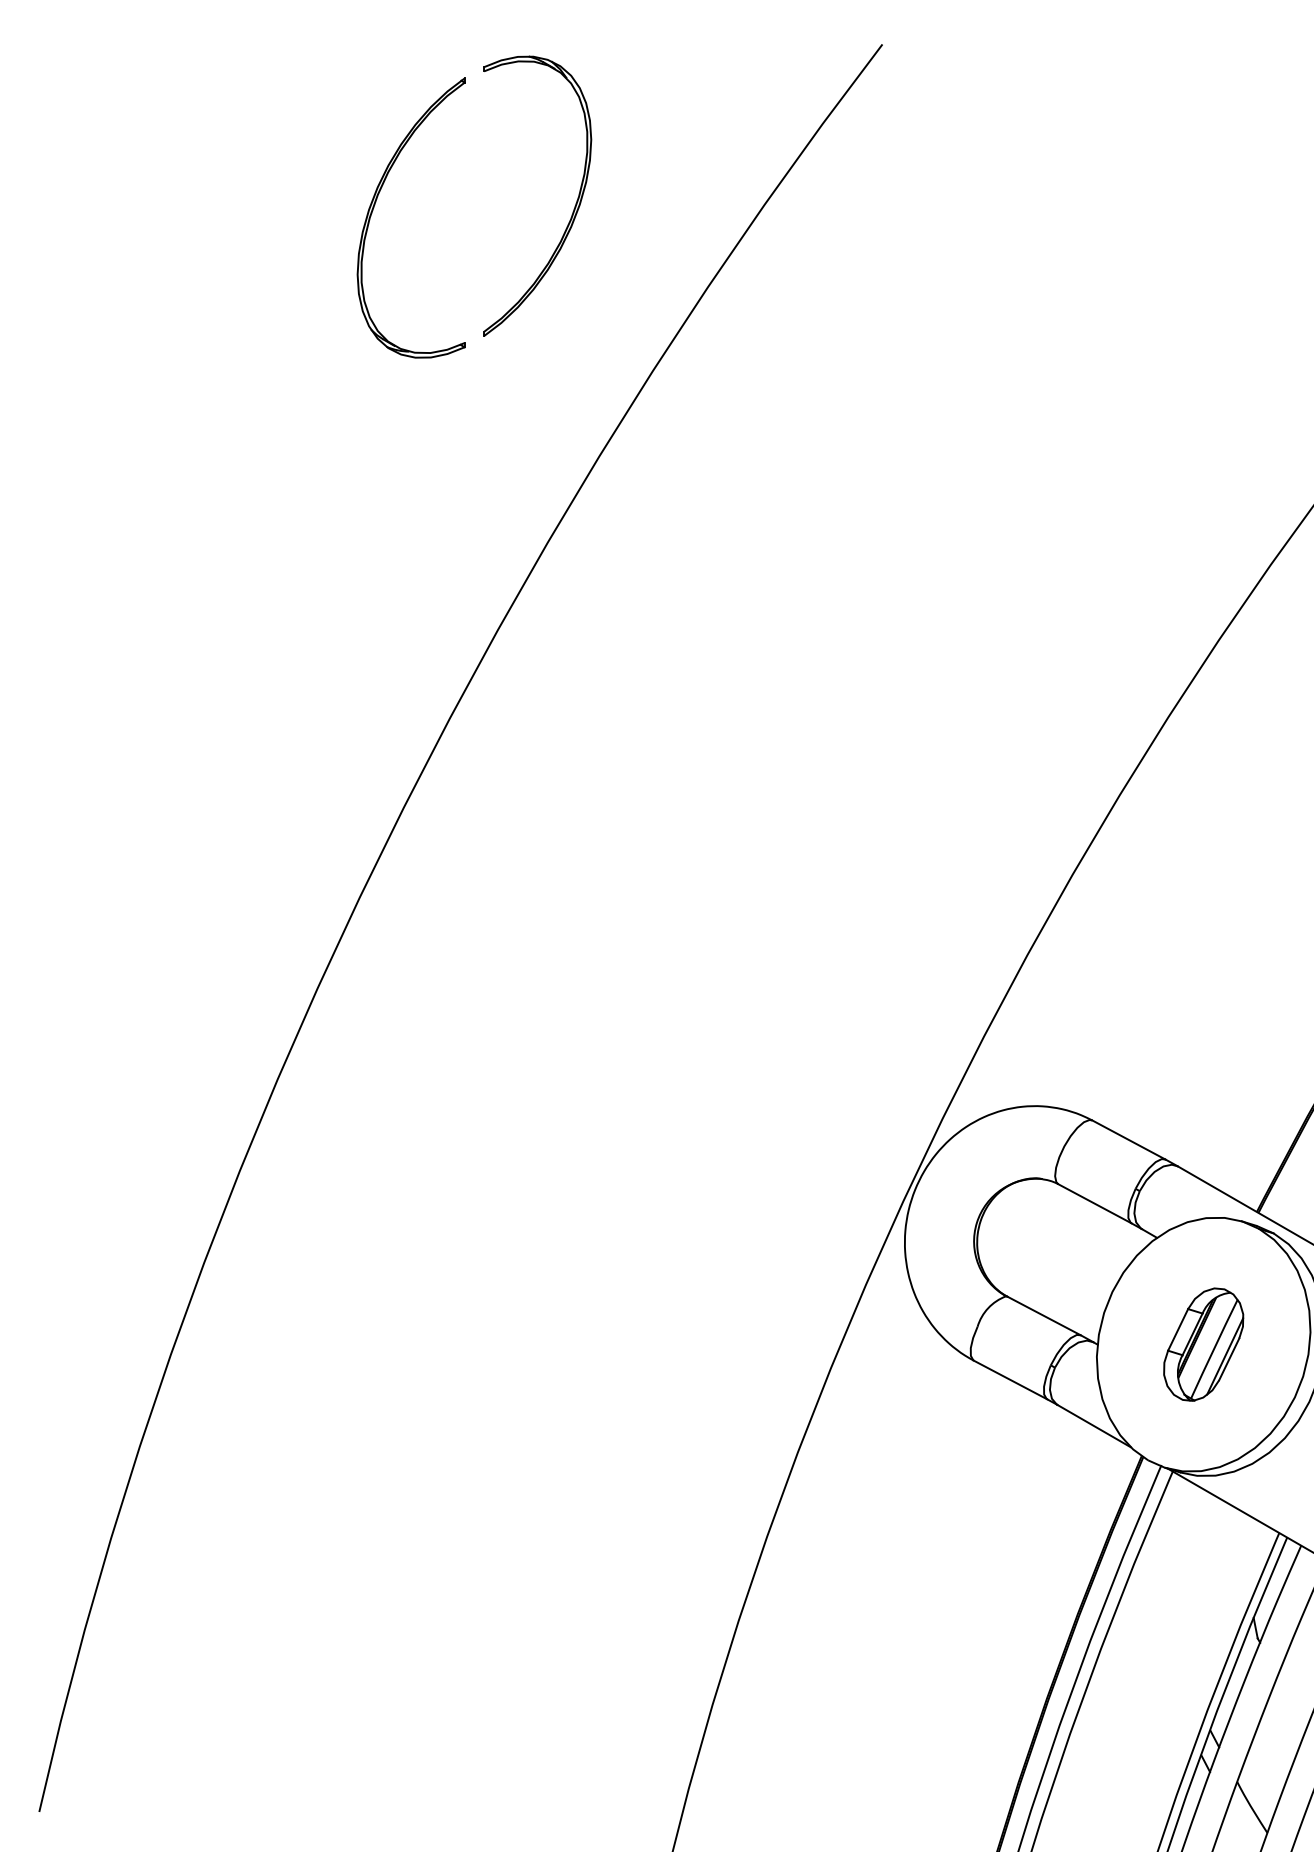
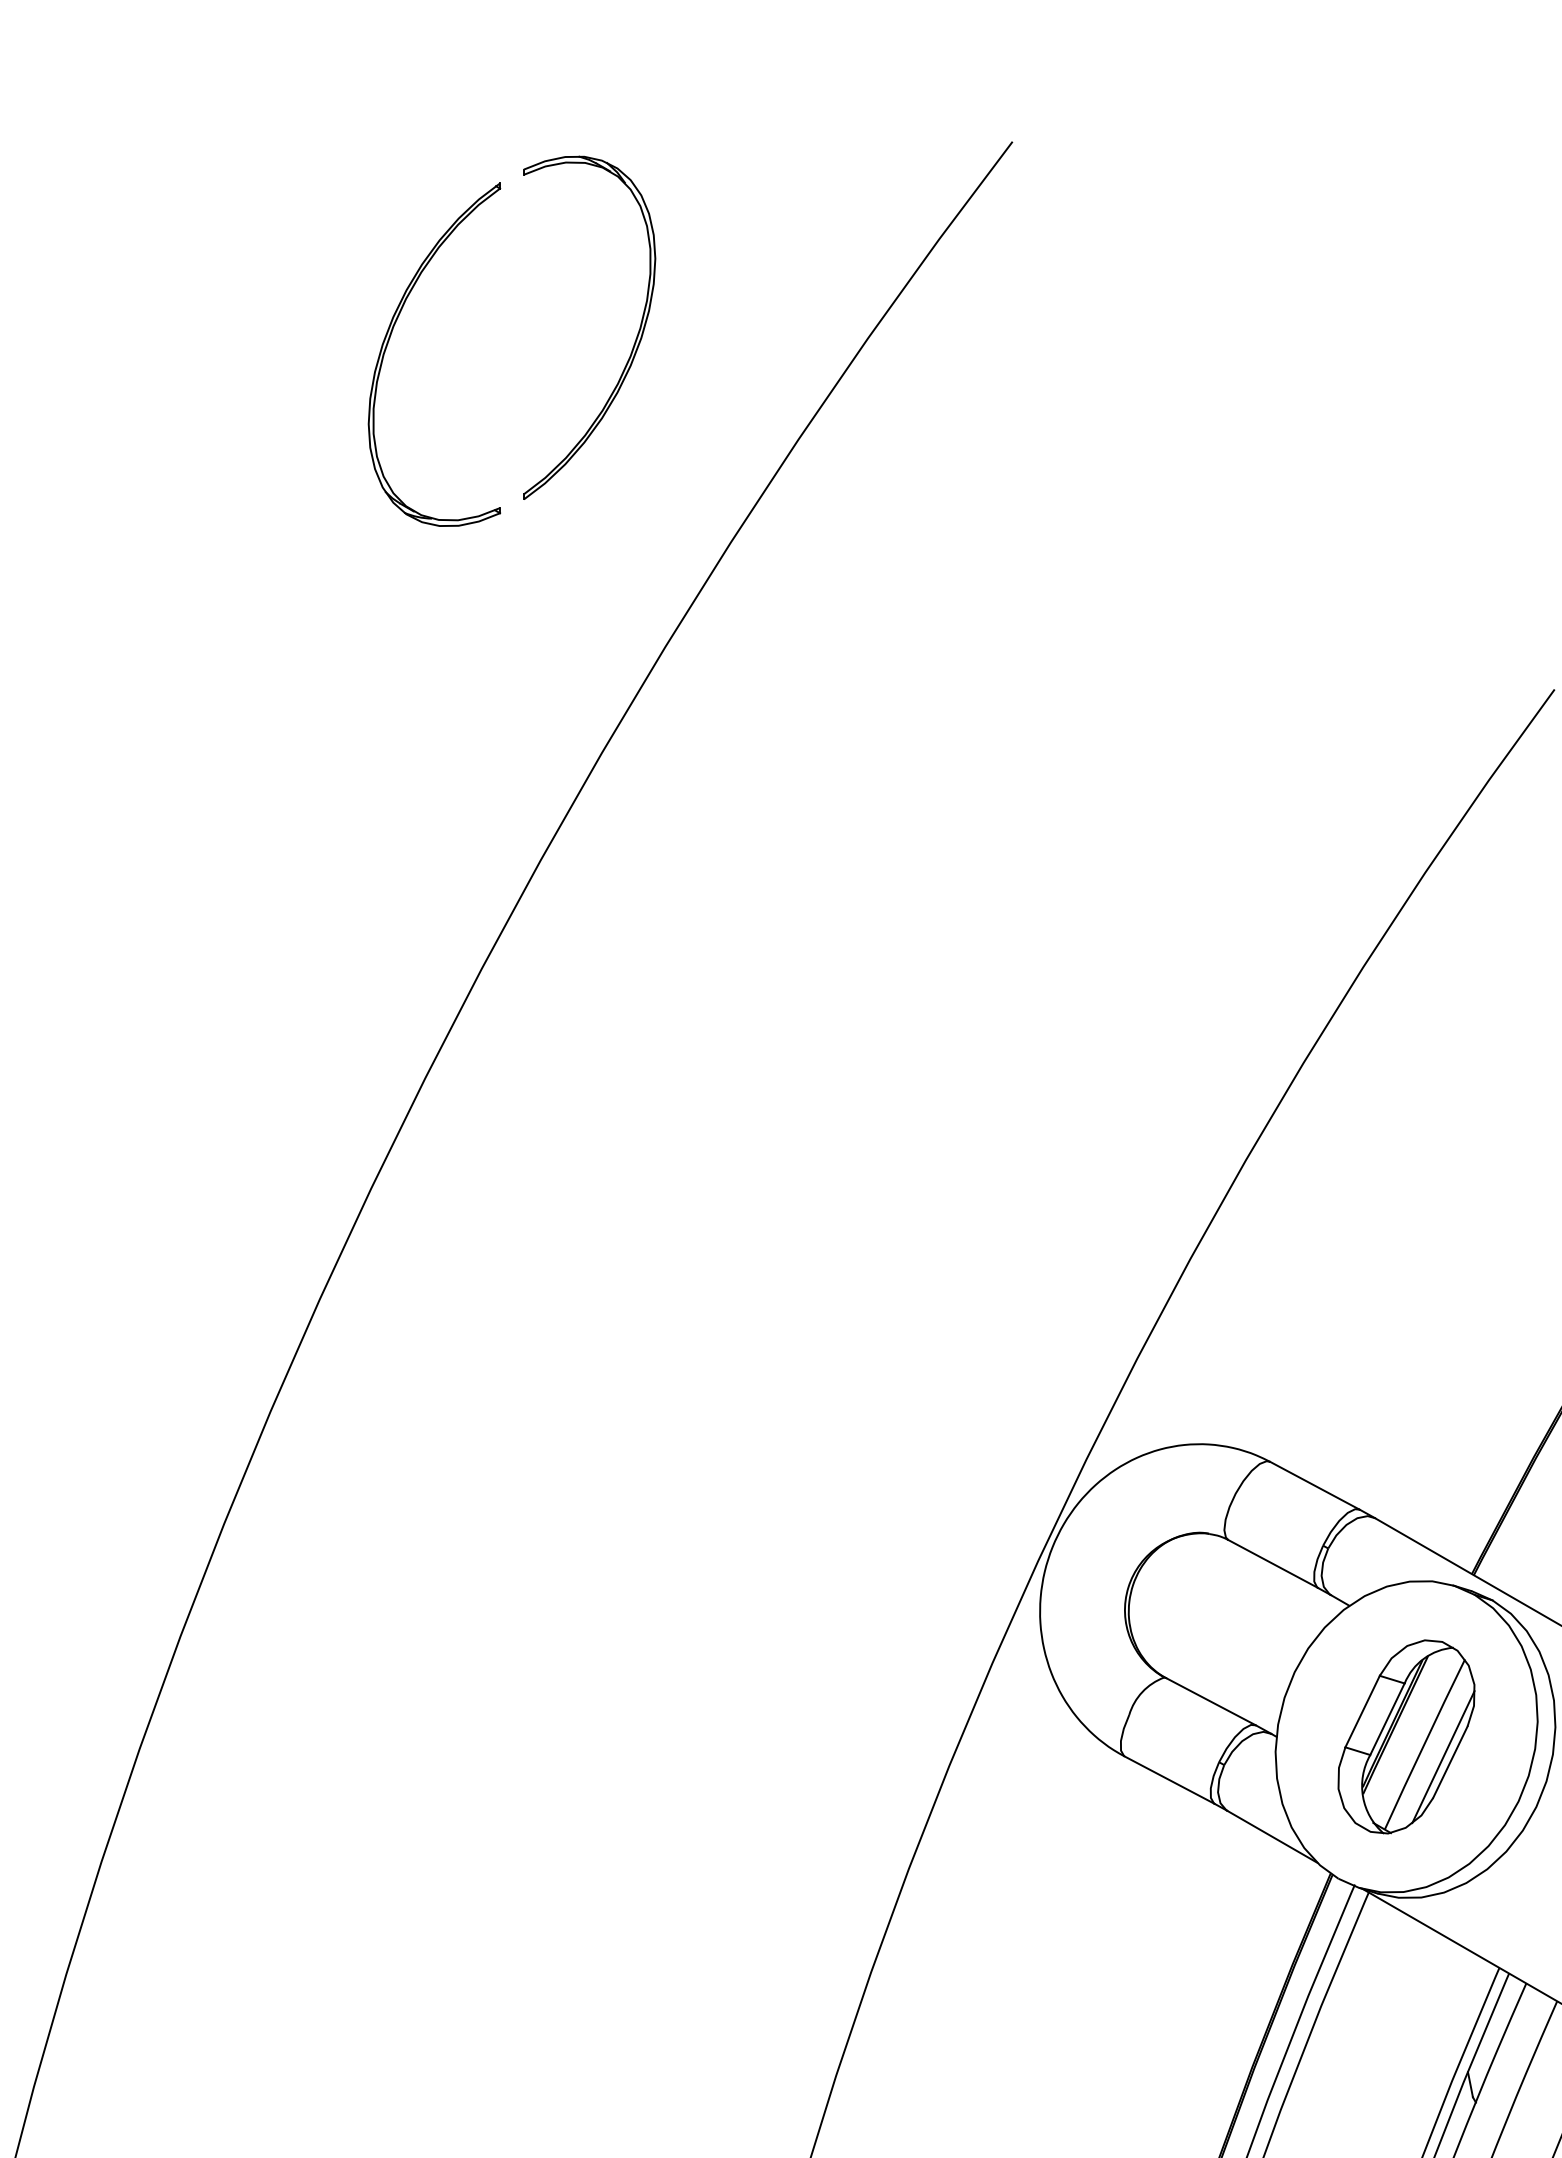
part: (1203, 1344) -> (1406, 1736), size x1.4

